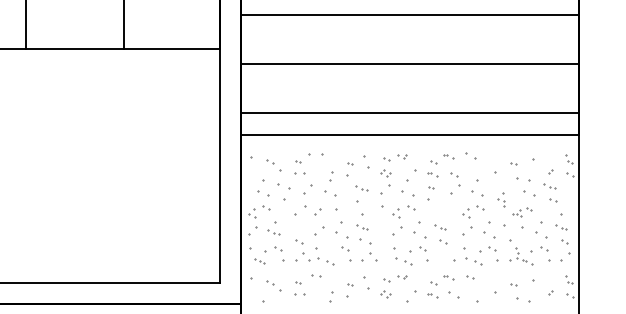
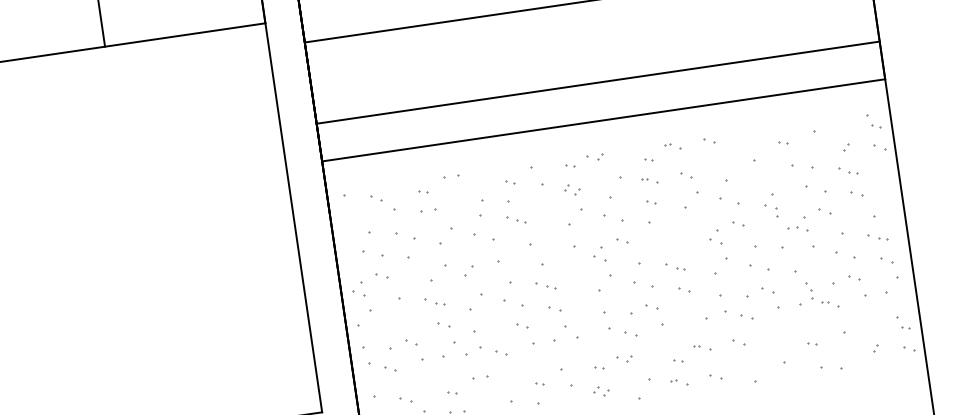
part: (316, 154) -> (451, 175), size x0.62
part: (470, 156) -> (709, 141), size x0.62
part: (361, 188) -> (516, 220), moved
part: (522, 211) -> (809, 220), size x1.43
part: (273, 232) -> (434, 302), moved
part: (365, 241) -> (554, 308), size x0.62
part: (259, 261) -> (383, 367), size x1.67
part: (454, 295) -> (716, 376), size x0.62

